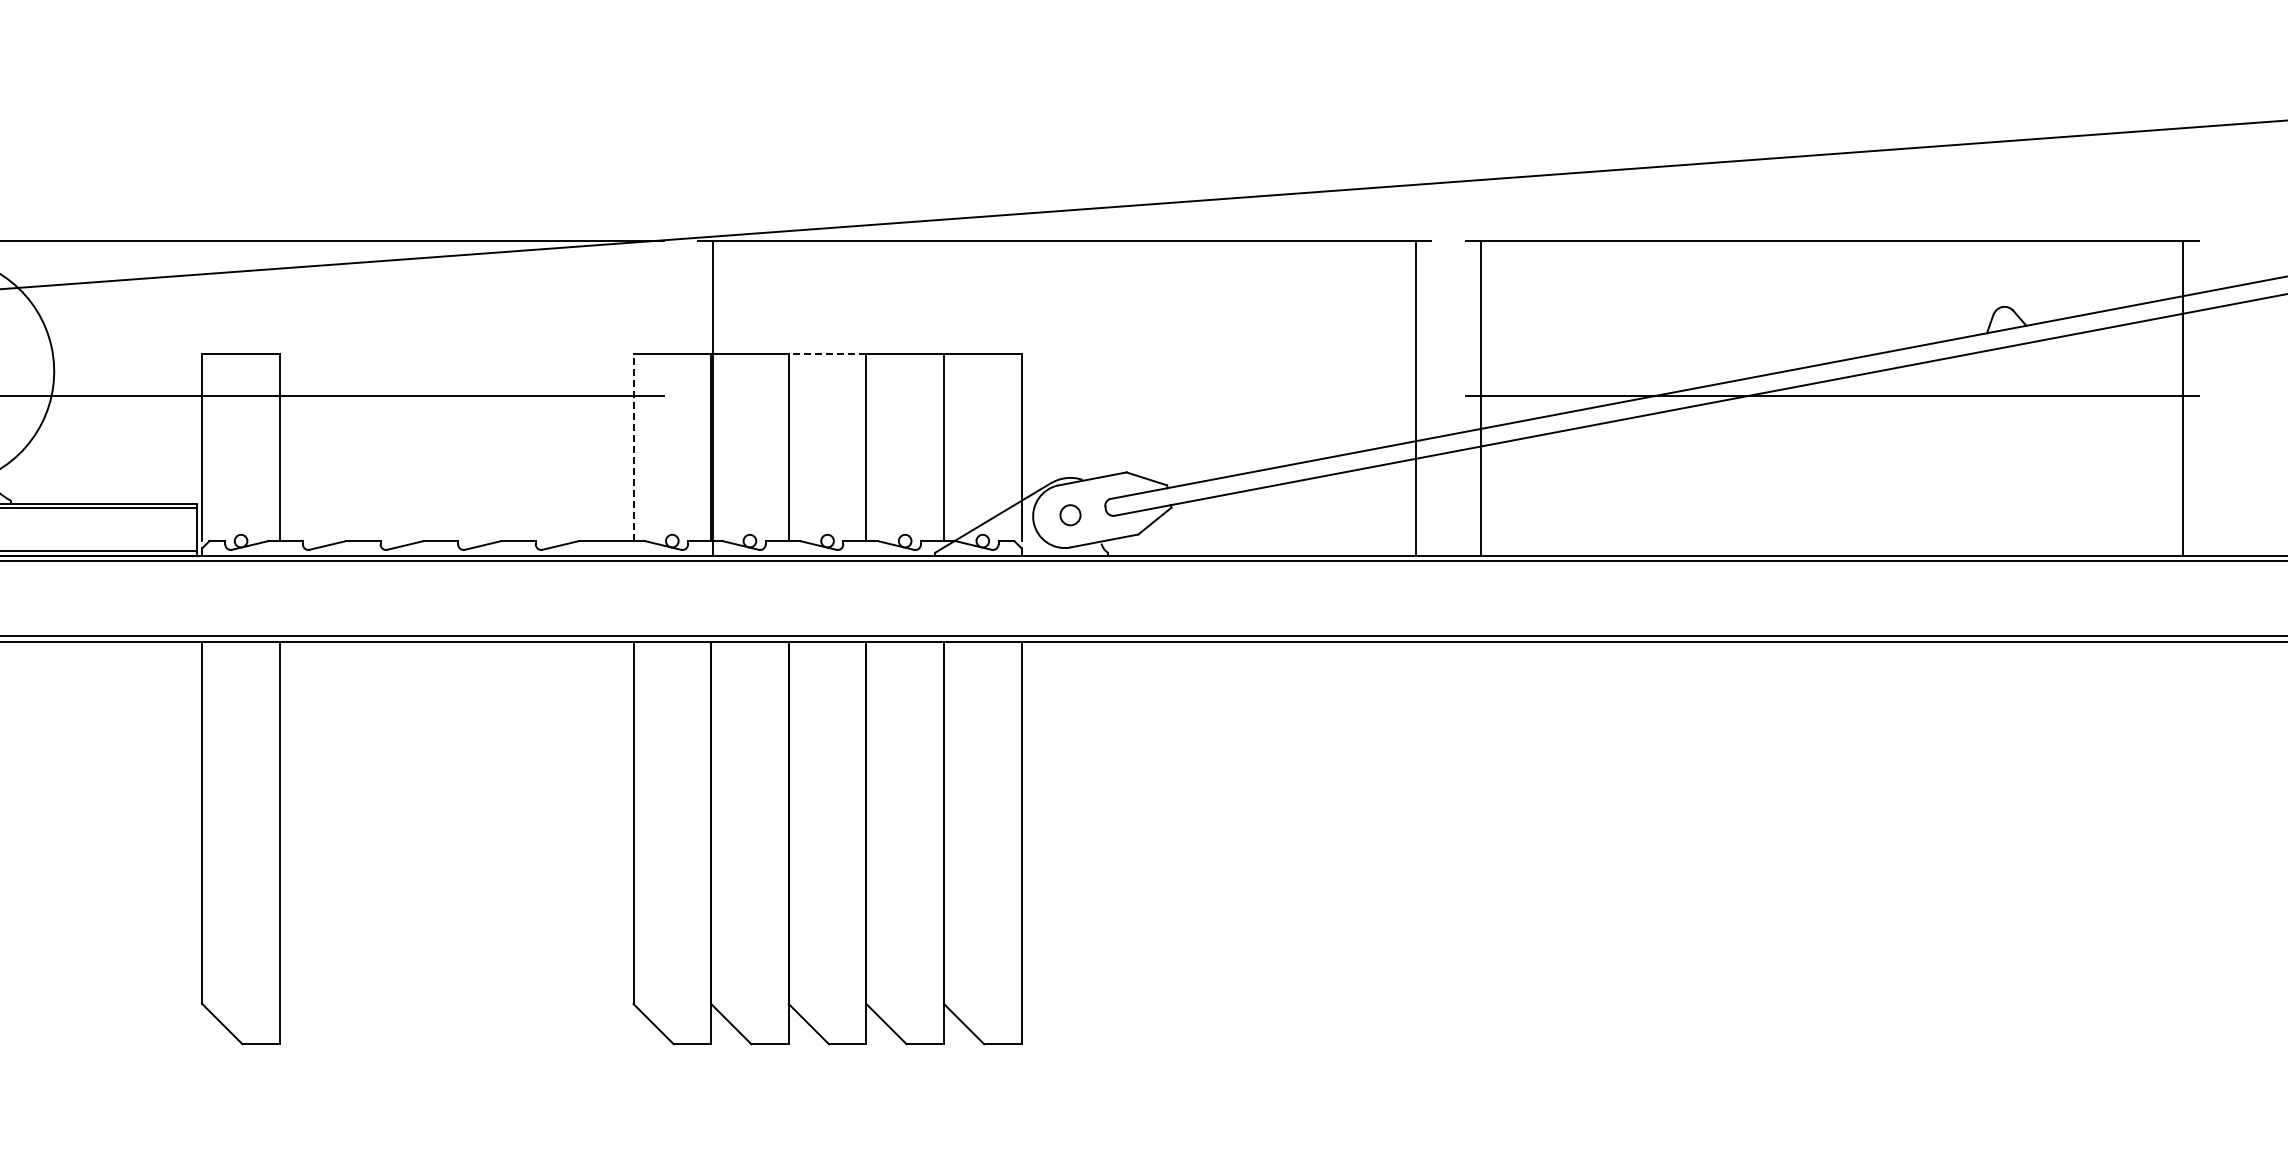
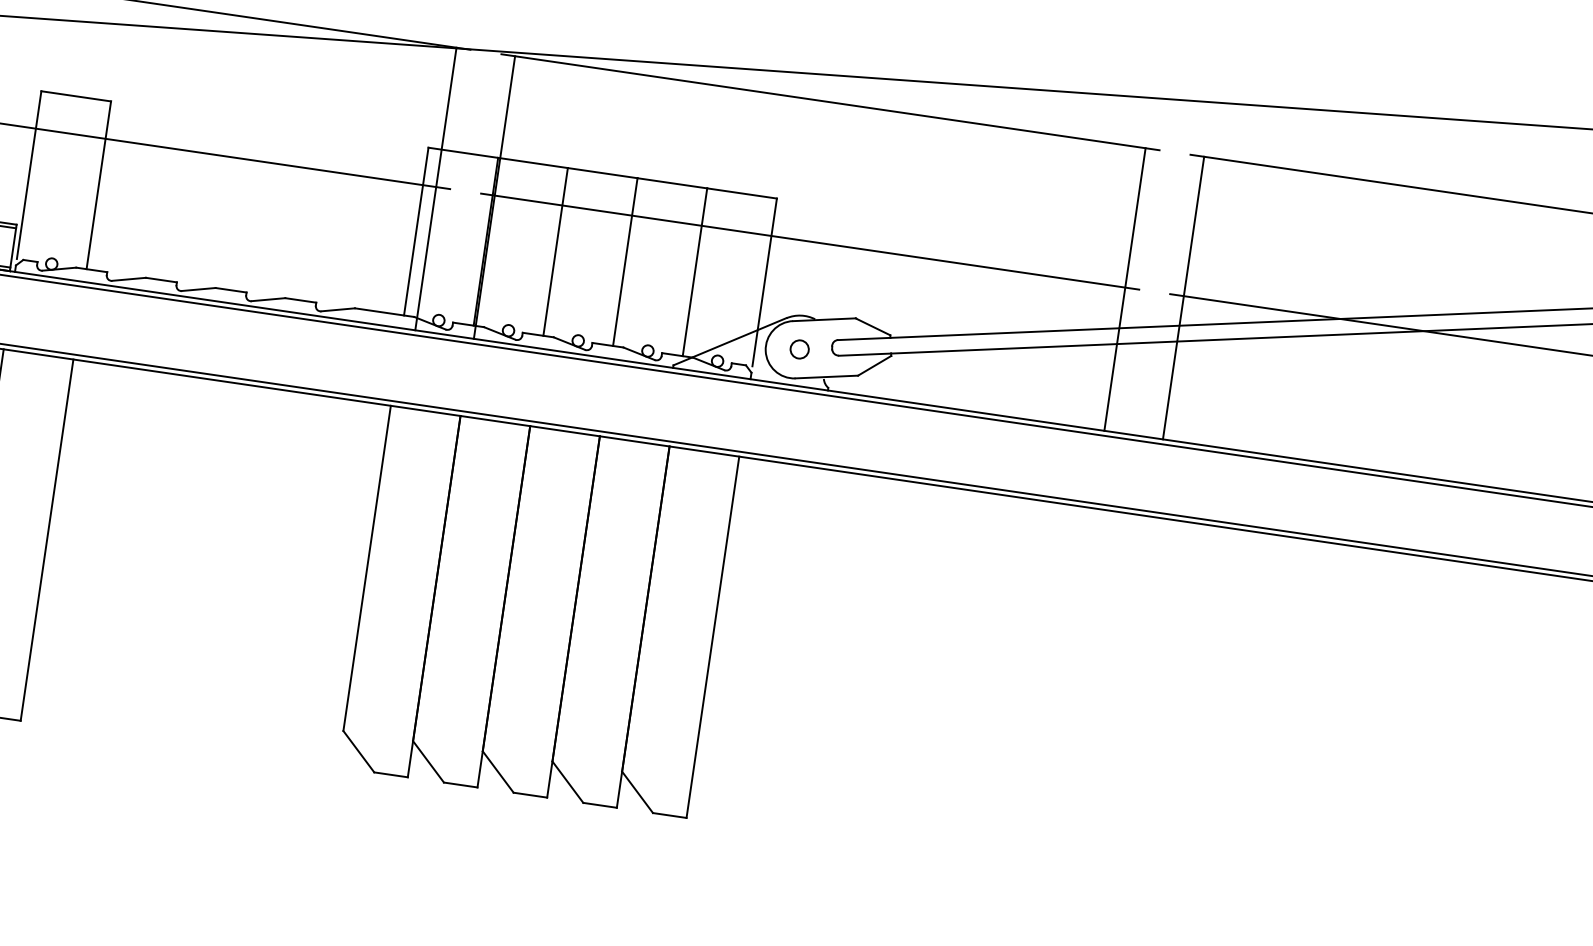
line: (827, 354) -> (602, 173), dashed -> solid
line: (1064, 395) -> (810, 241), added
line: (648, 397) -> (436, 188), added
line: (633, 447) -> (416, 231), dashed -> solid

